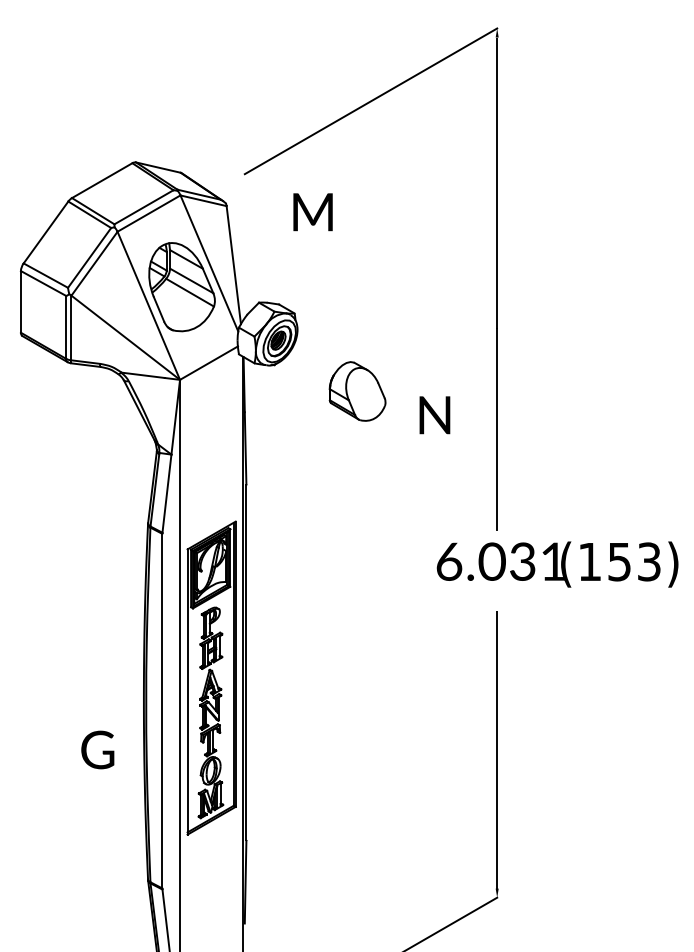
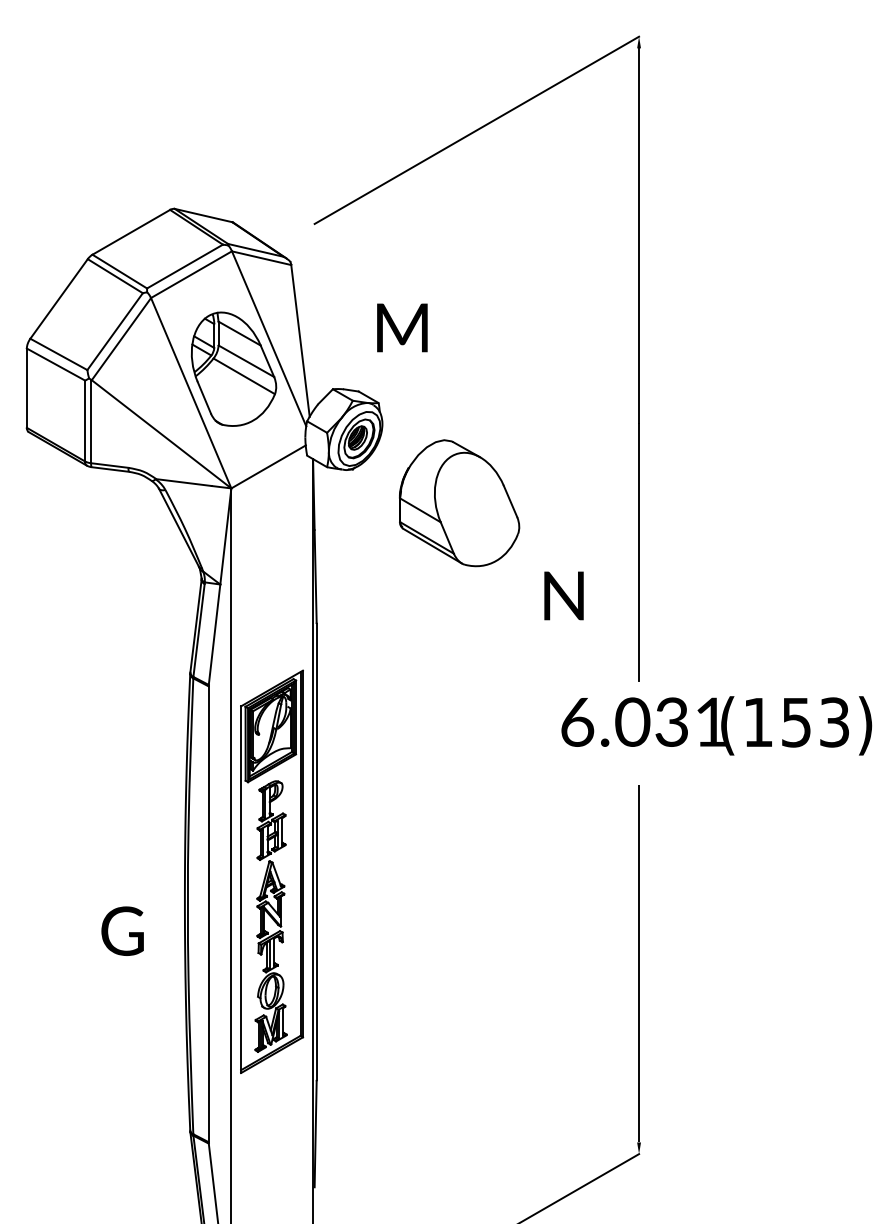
text: (313, 211) -> (402, 327), moved
part: (357, 391) -> (459, 503), size x1.67
text: (434, 414) -> (563, 595), moved
text: (97, 749) -> (122, 930), moved

